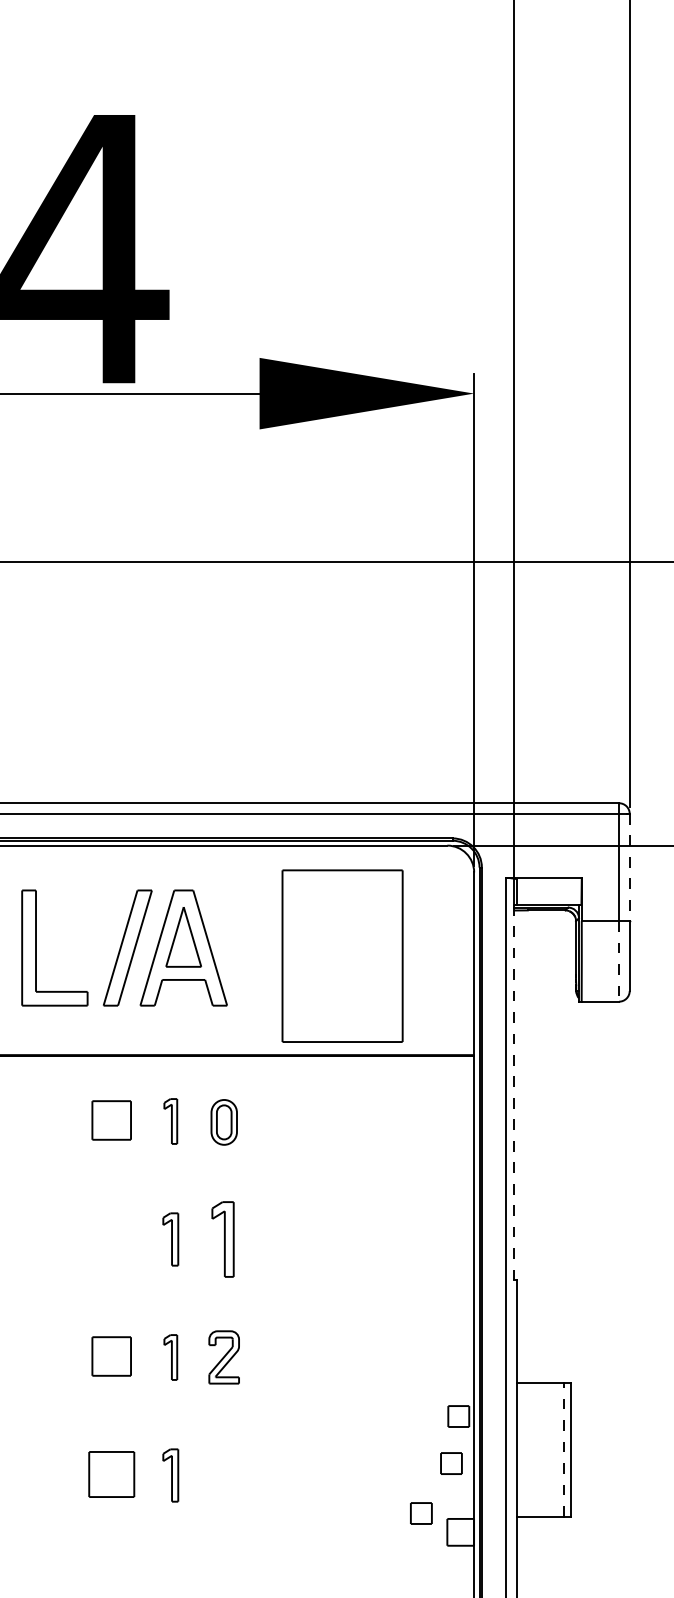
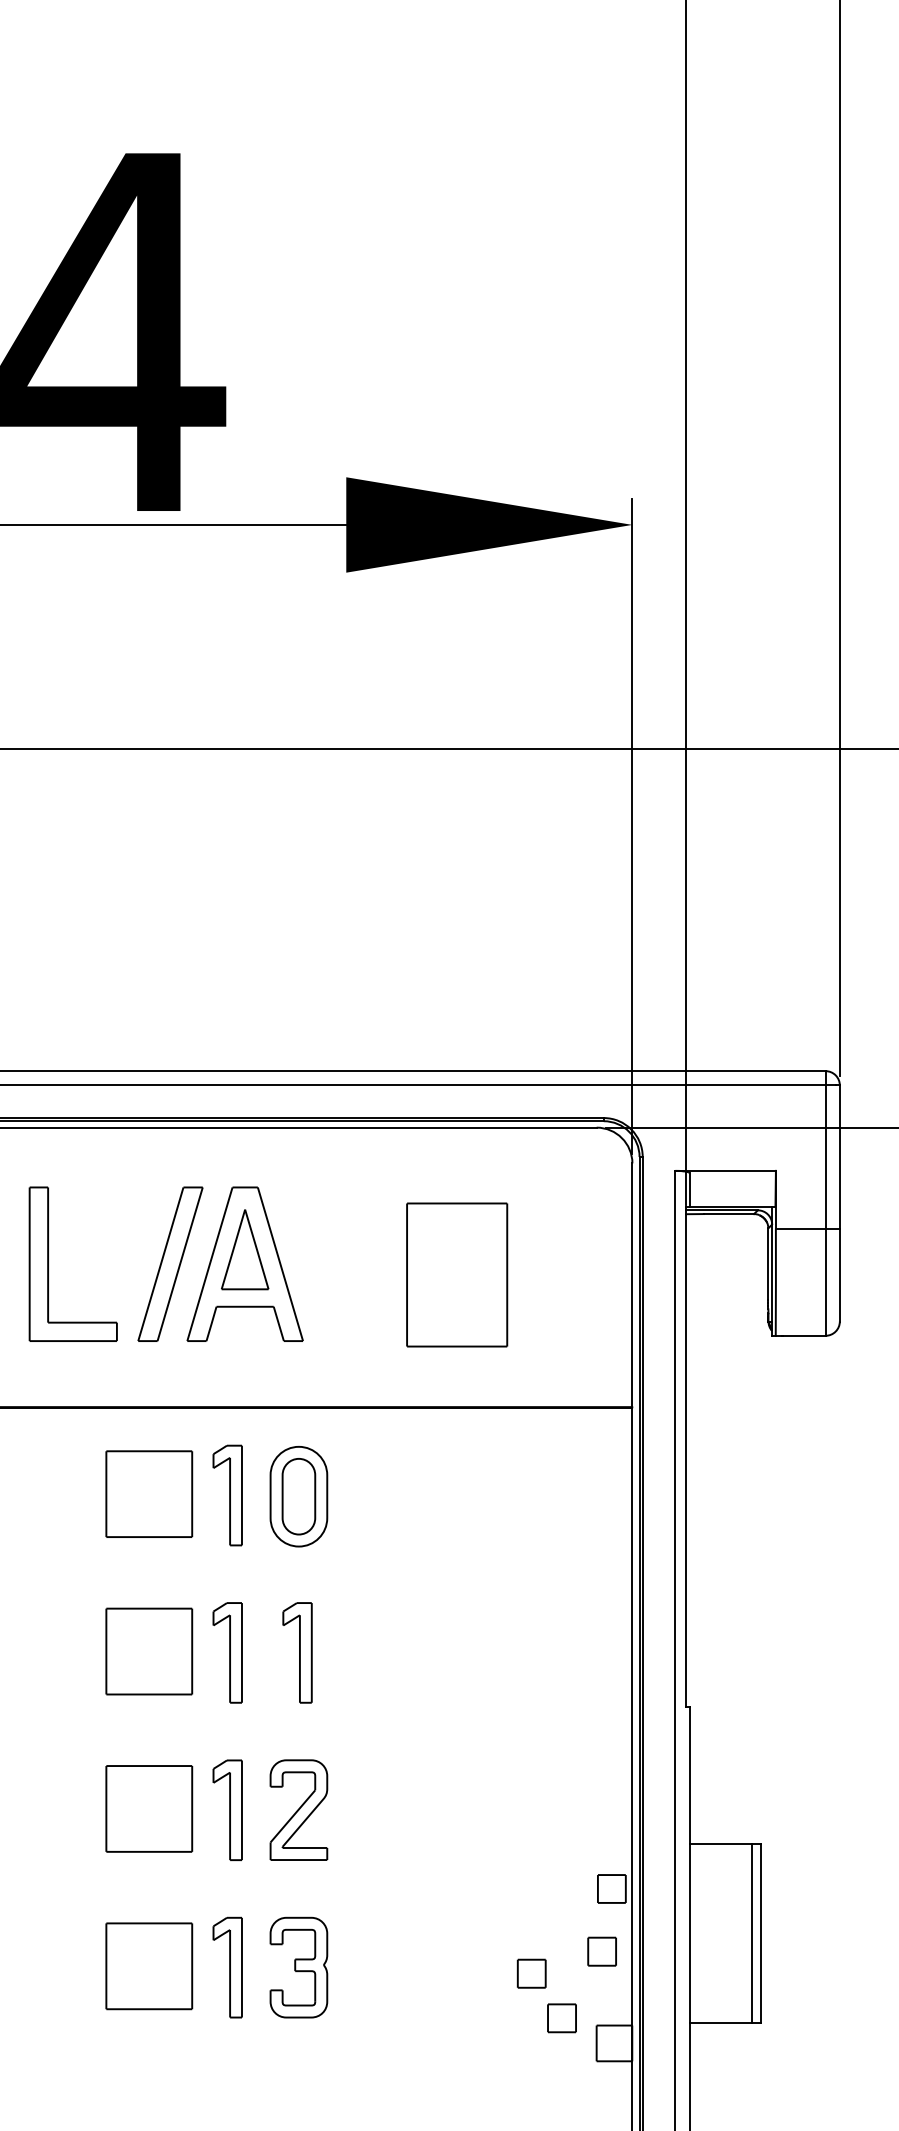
line: (629, 867) -> (839, 1156), dashed -> solid
part: (342, 955) -> (456, 1274), size x0.62
line: (619, 961) -> (826, 1282), dashed -> solid
line: (514, 1092) -> (686, 1456), dashed -> solid
part: (111, 1120) -> (148, 1494), size x1.67
part: (170, 1121) -> (227, 1495), size x1.67
part: (224, 1122) -> (299, 1496), size x1.67
part: (111, 1238) -> (148, 1651), added
part: (170, 1239) -> (227, 1652), size x1.43
part: (111, 1356) -> (148, 1808), size x1.67
part: (170, 1357) -> (227, 1810), size x1.67
part: (224, 1357) -> (299, 1810), size x1.43
line: (563, 1449) -> (751, 1932), dashed -> solid
part: (111, 1474) -> (148, 1966), size x1.43
part: (170, 1475) -> (227, 1967), size x1.43
part: (224, 1475) -> (299, 1967), added
part: (398, 1479) -> (531, 1972), added

